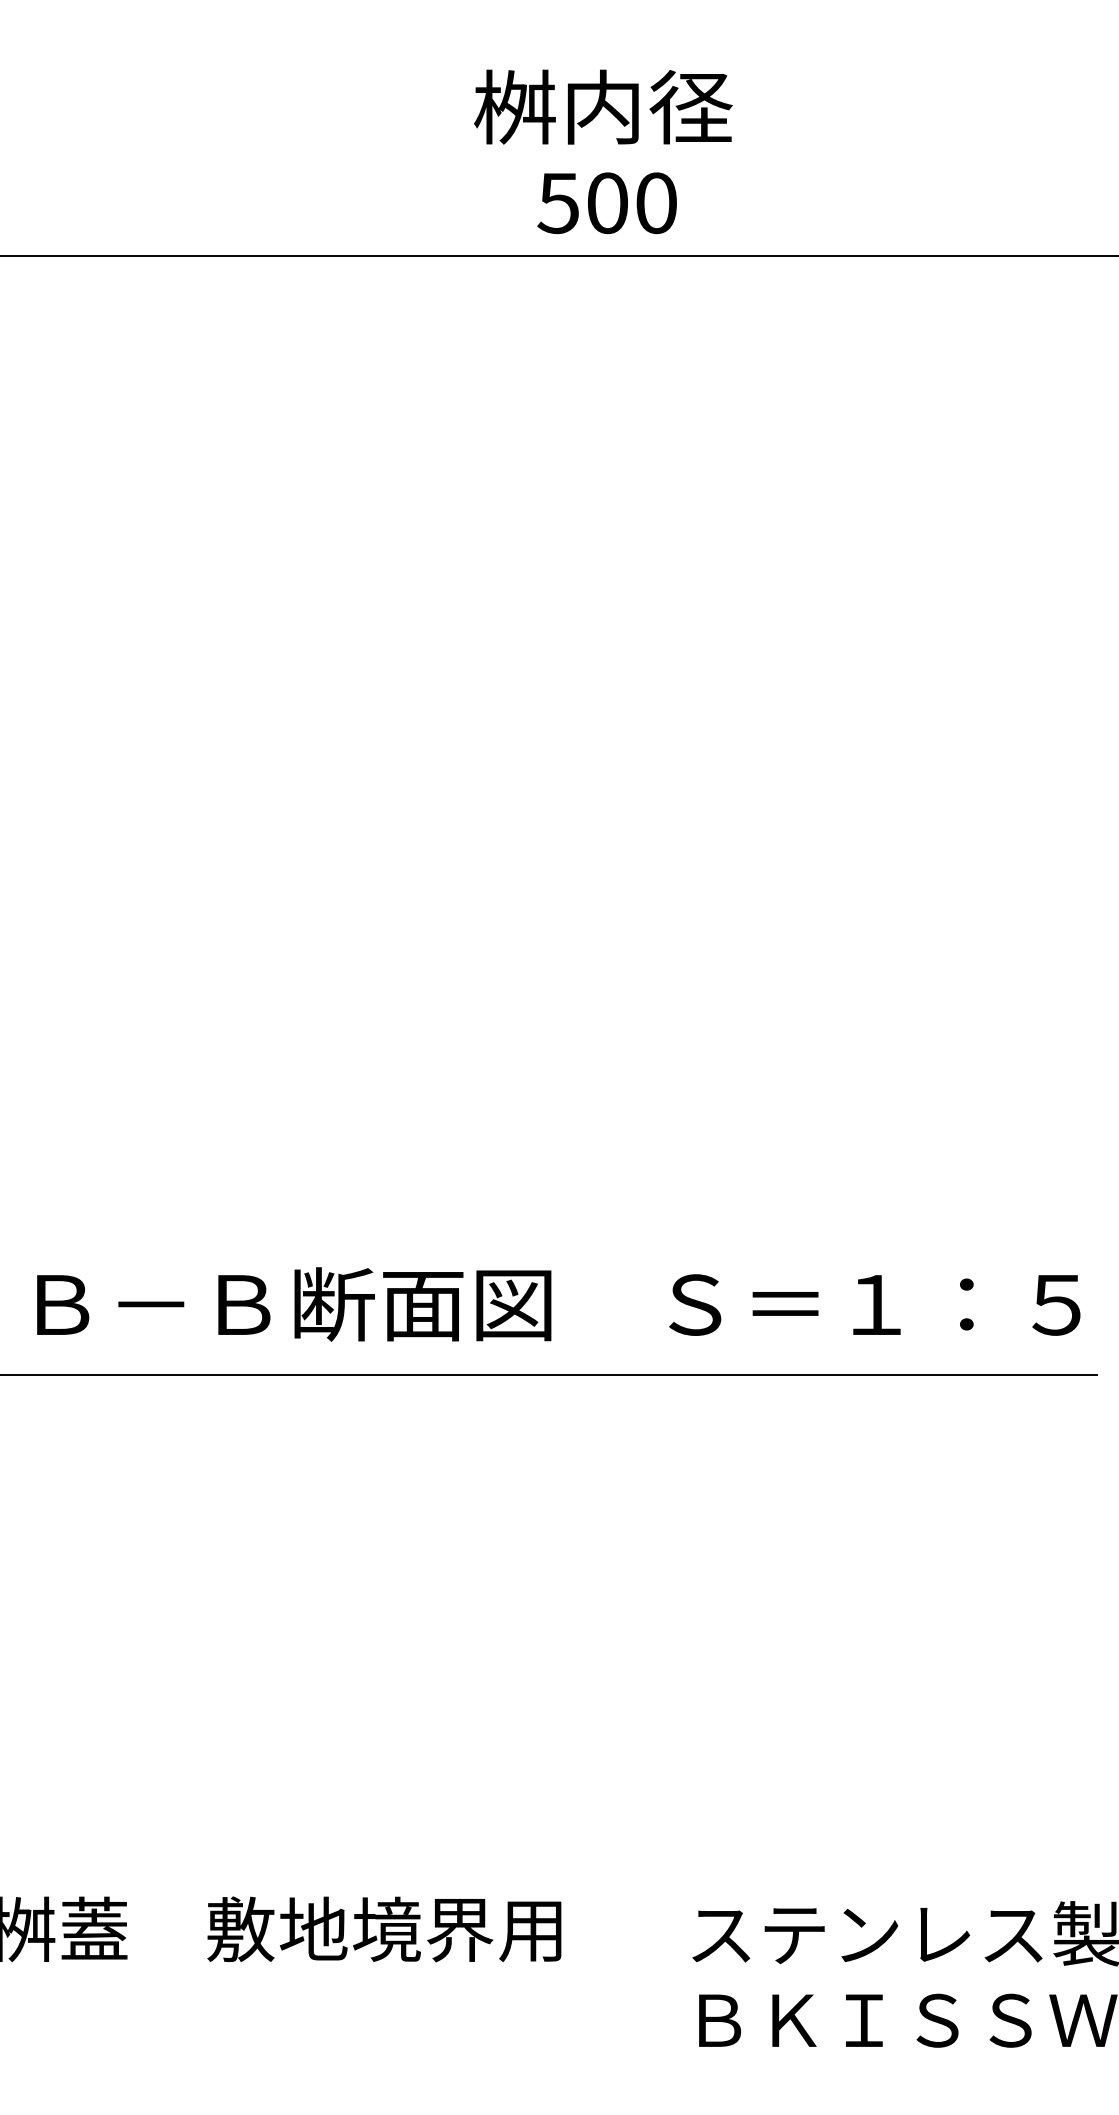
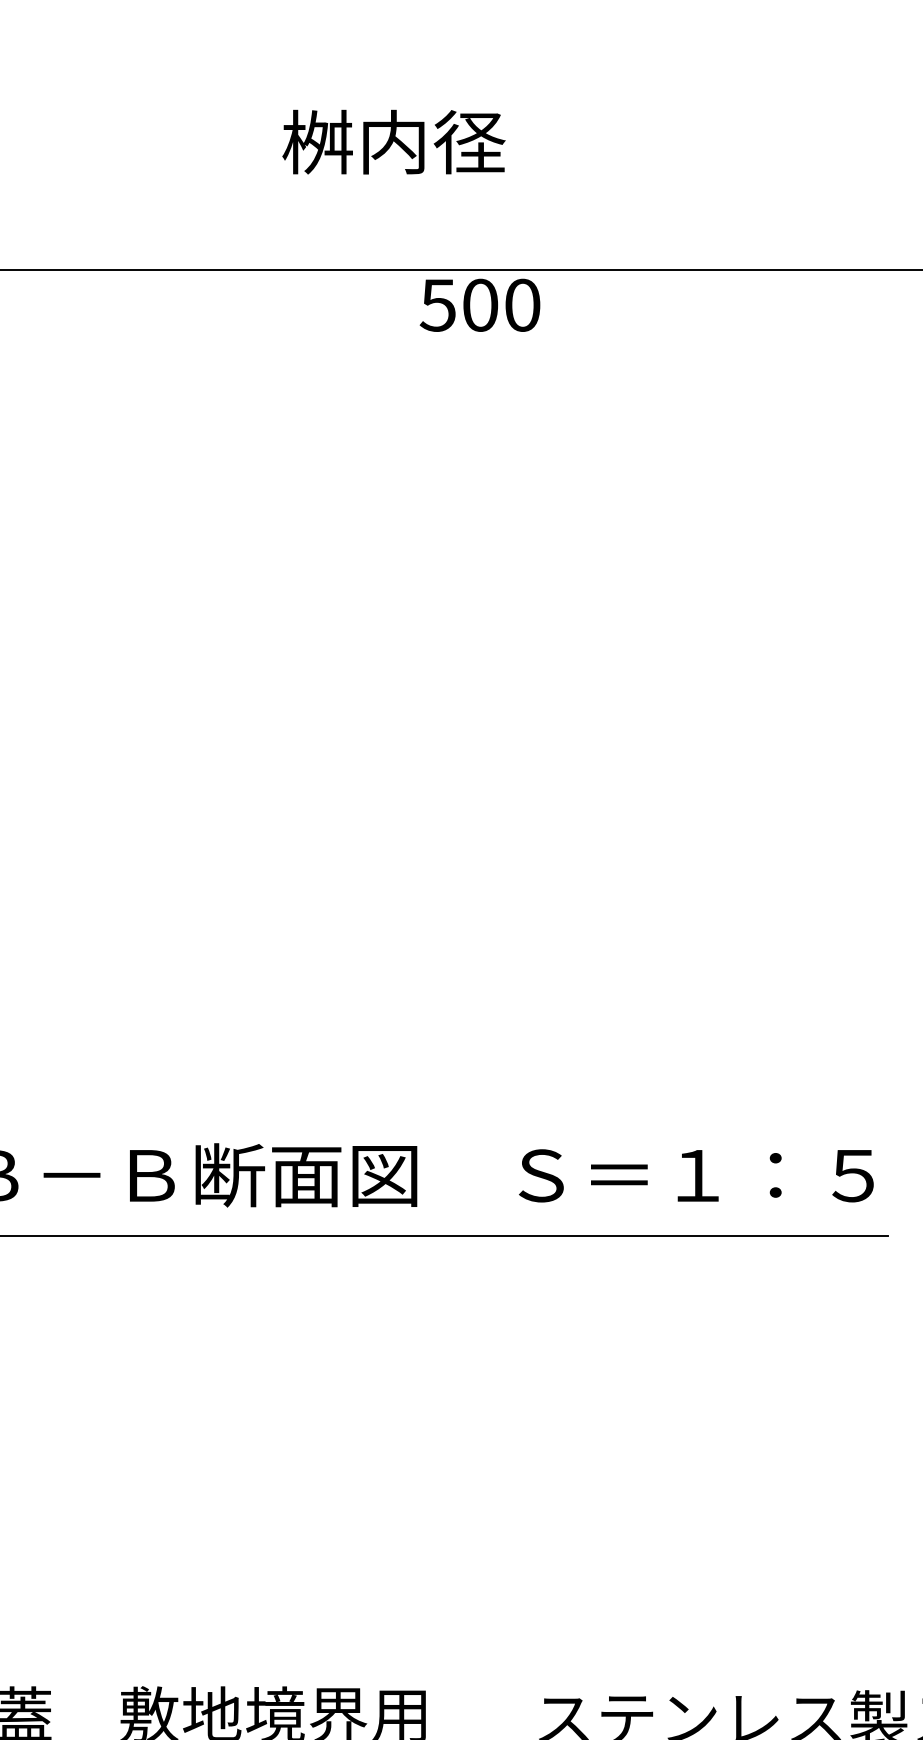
text: (603, 106) -> (394, 141), moved
text: (606, 203) -> (479, 305), moved

